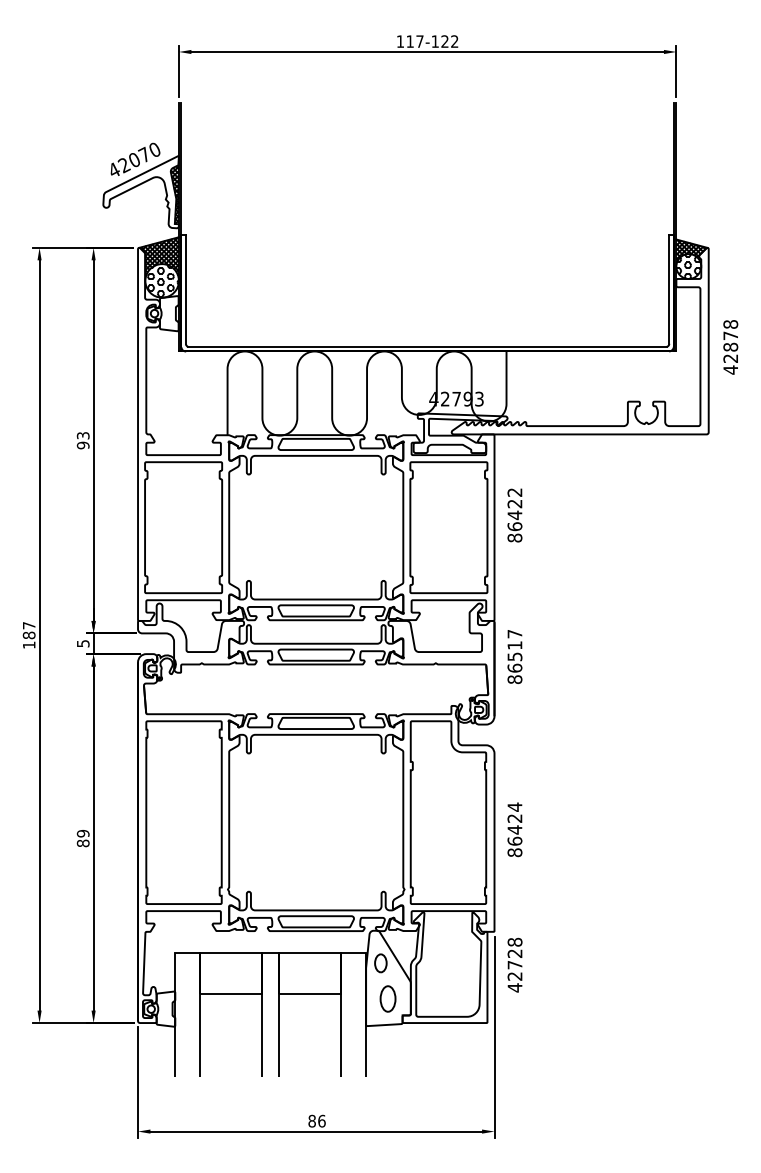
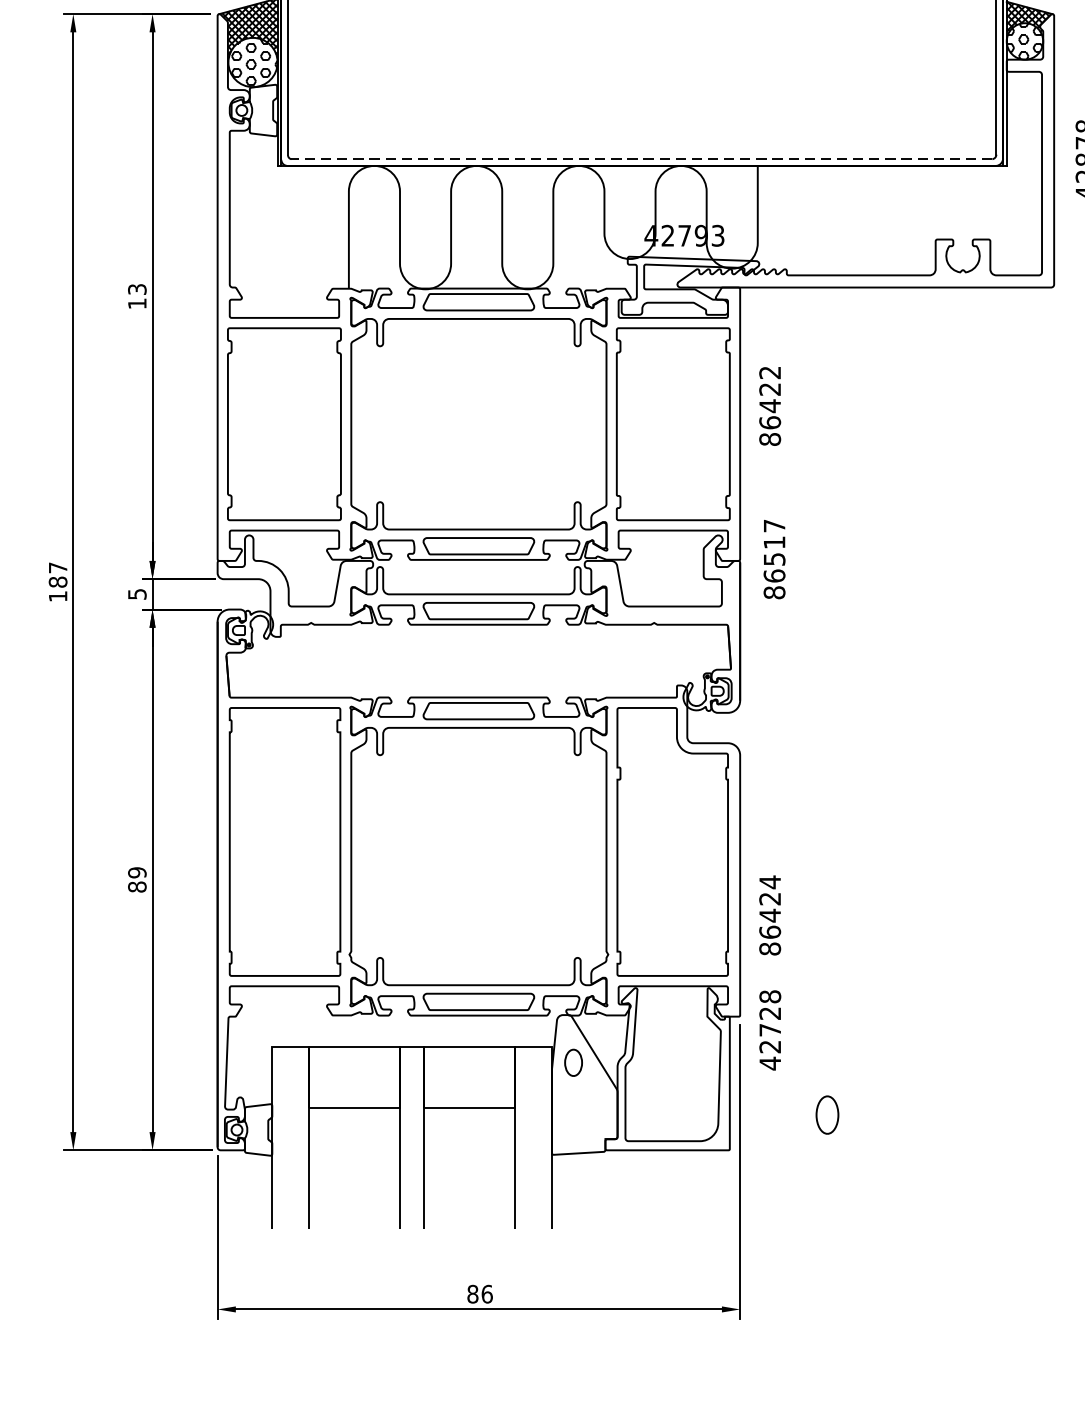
line: (426, 346) -> (640, 158), solid -> dashed
text: (82, 445) -> (136, 303), 93 -> 13
text: (514, 656) -> (773, 558), moved
text: (514, 829) -> (769, 915), moved
text: (514, 964) -> (769, 1029), moved
part: (387, 998) -> (826, 1114), moved

